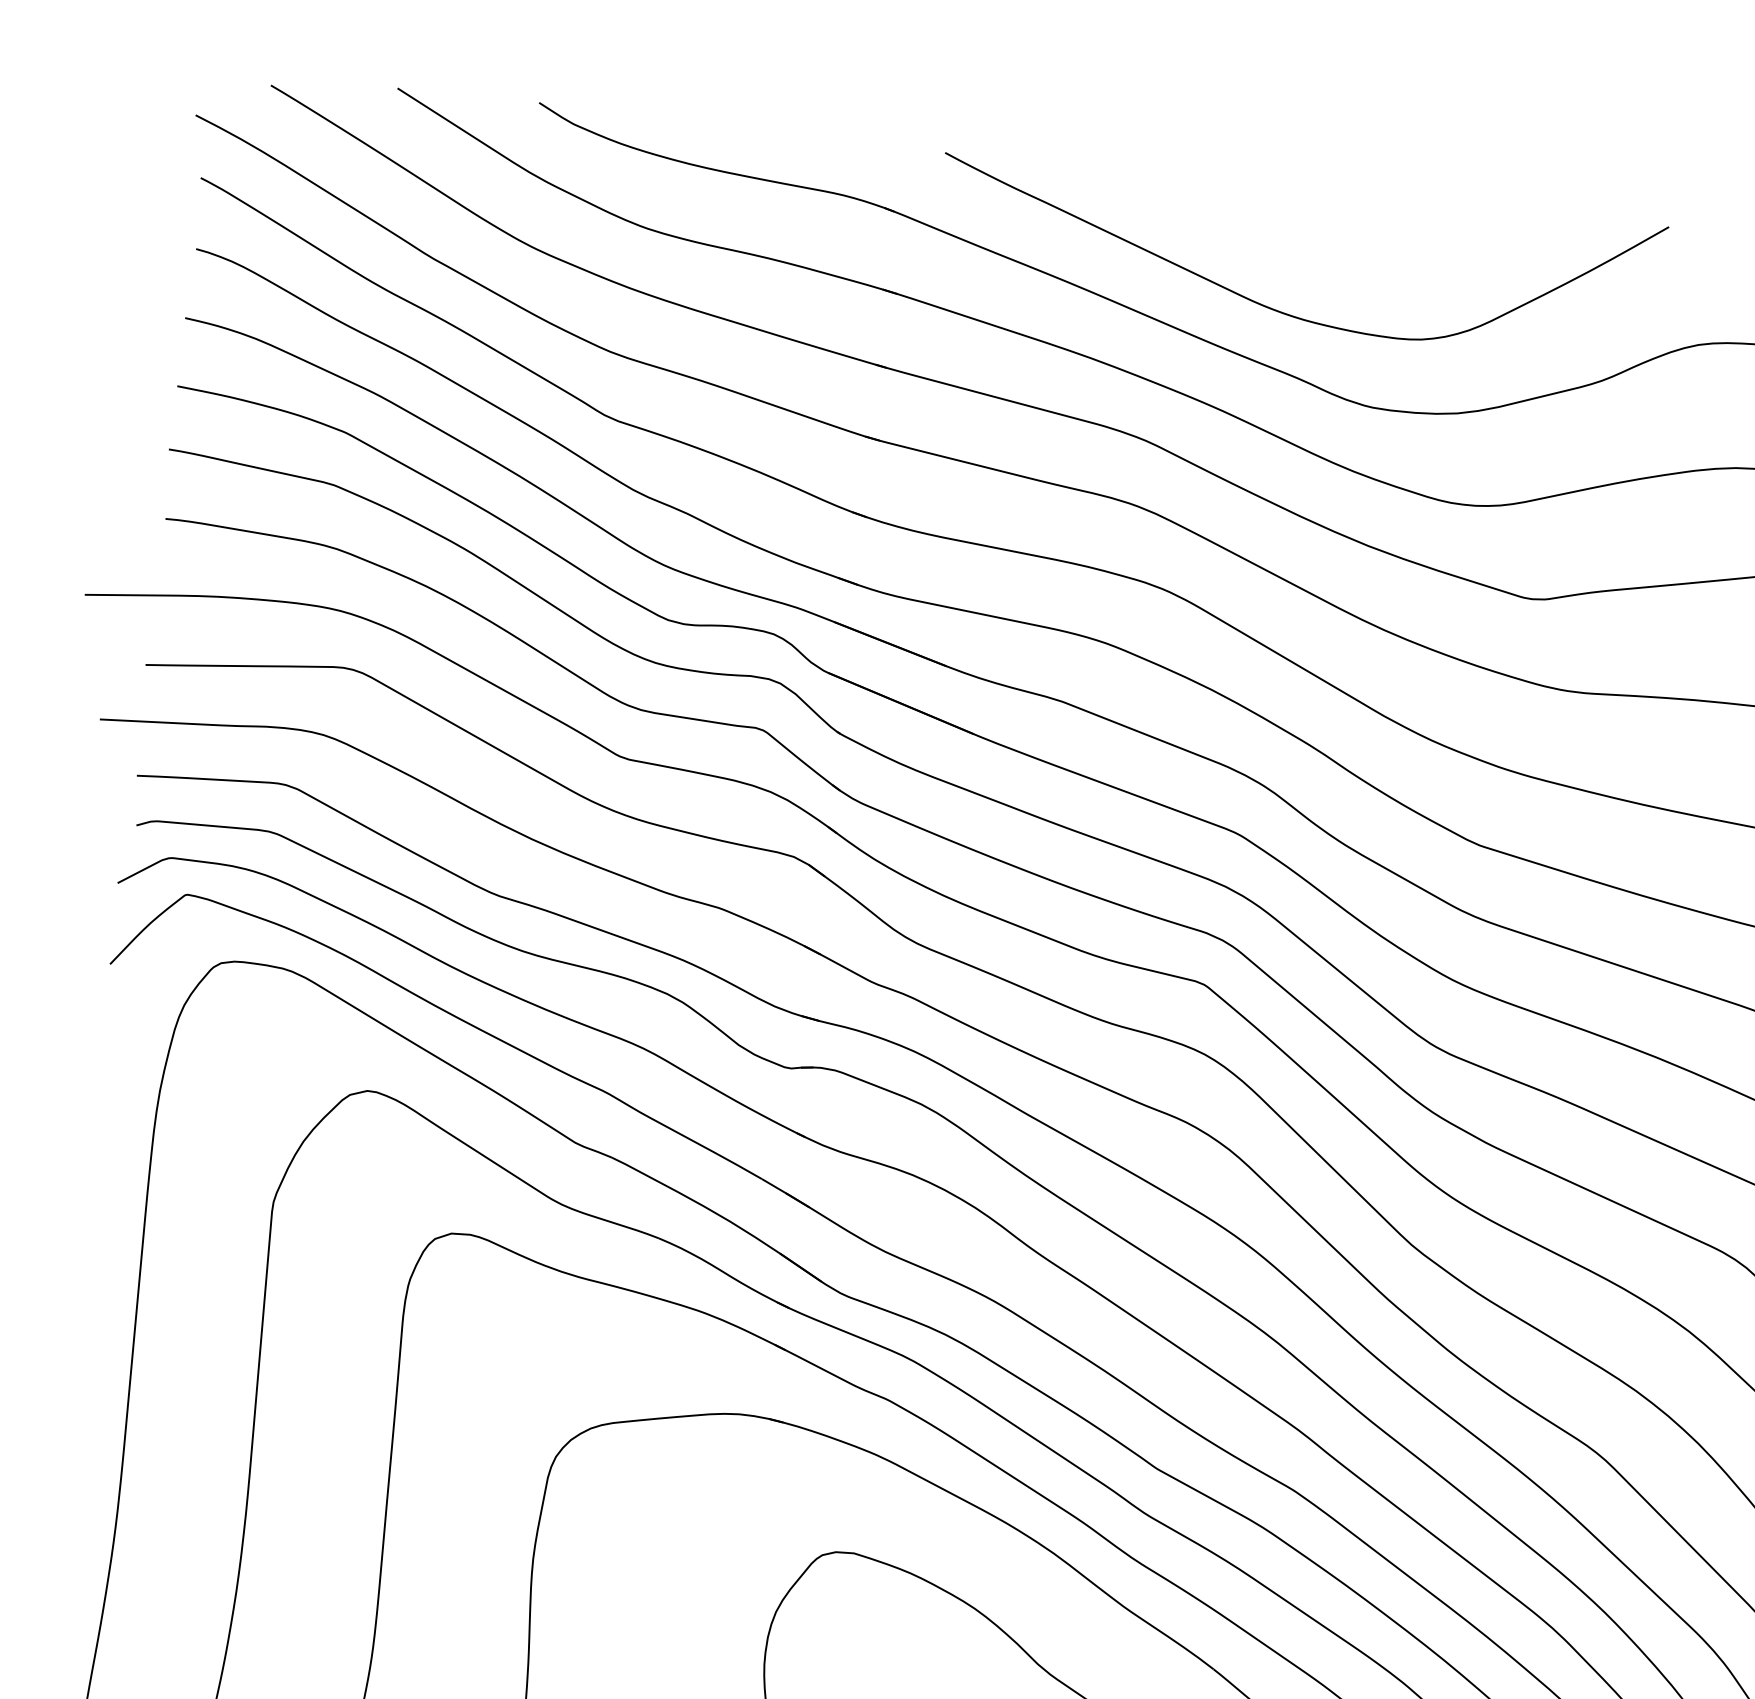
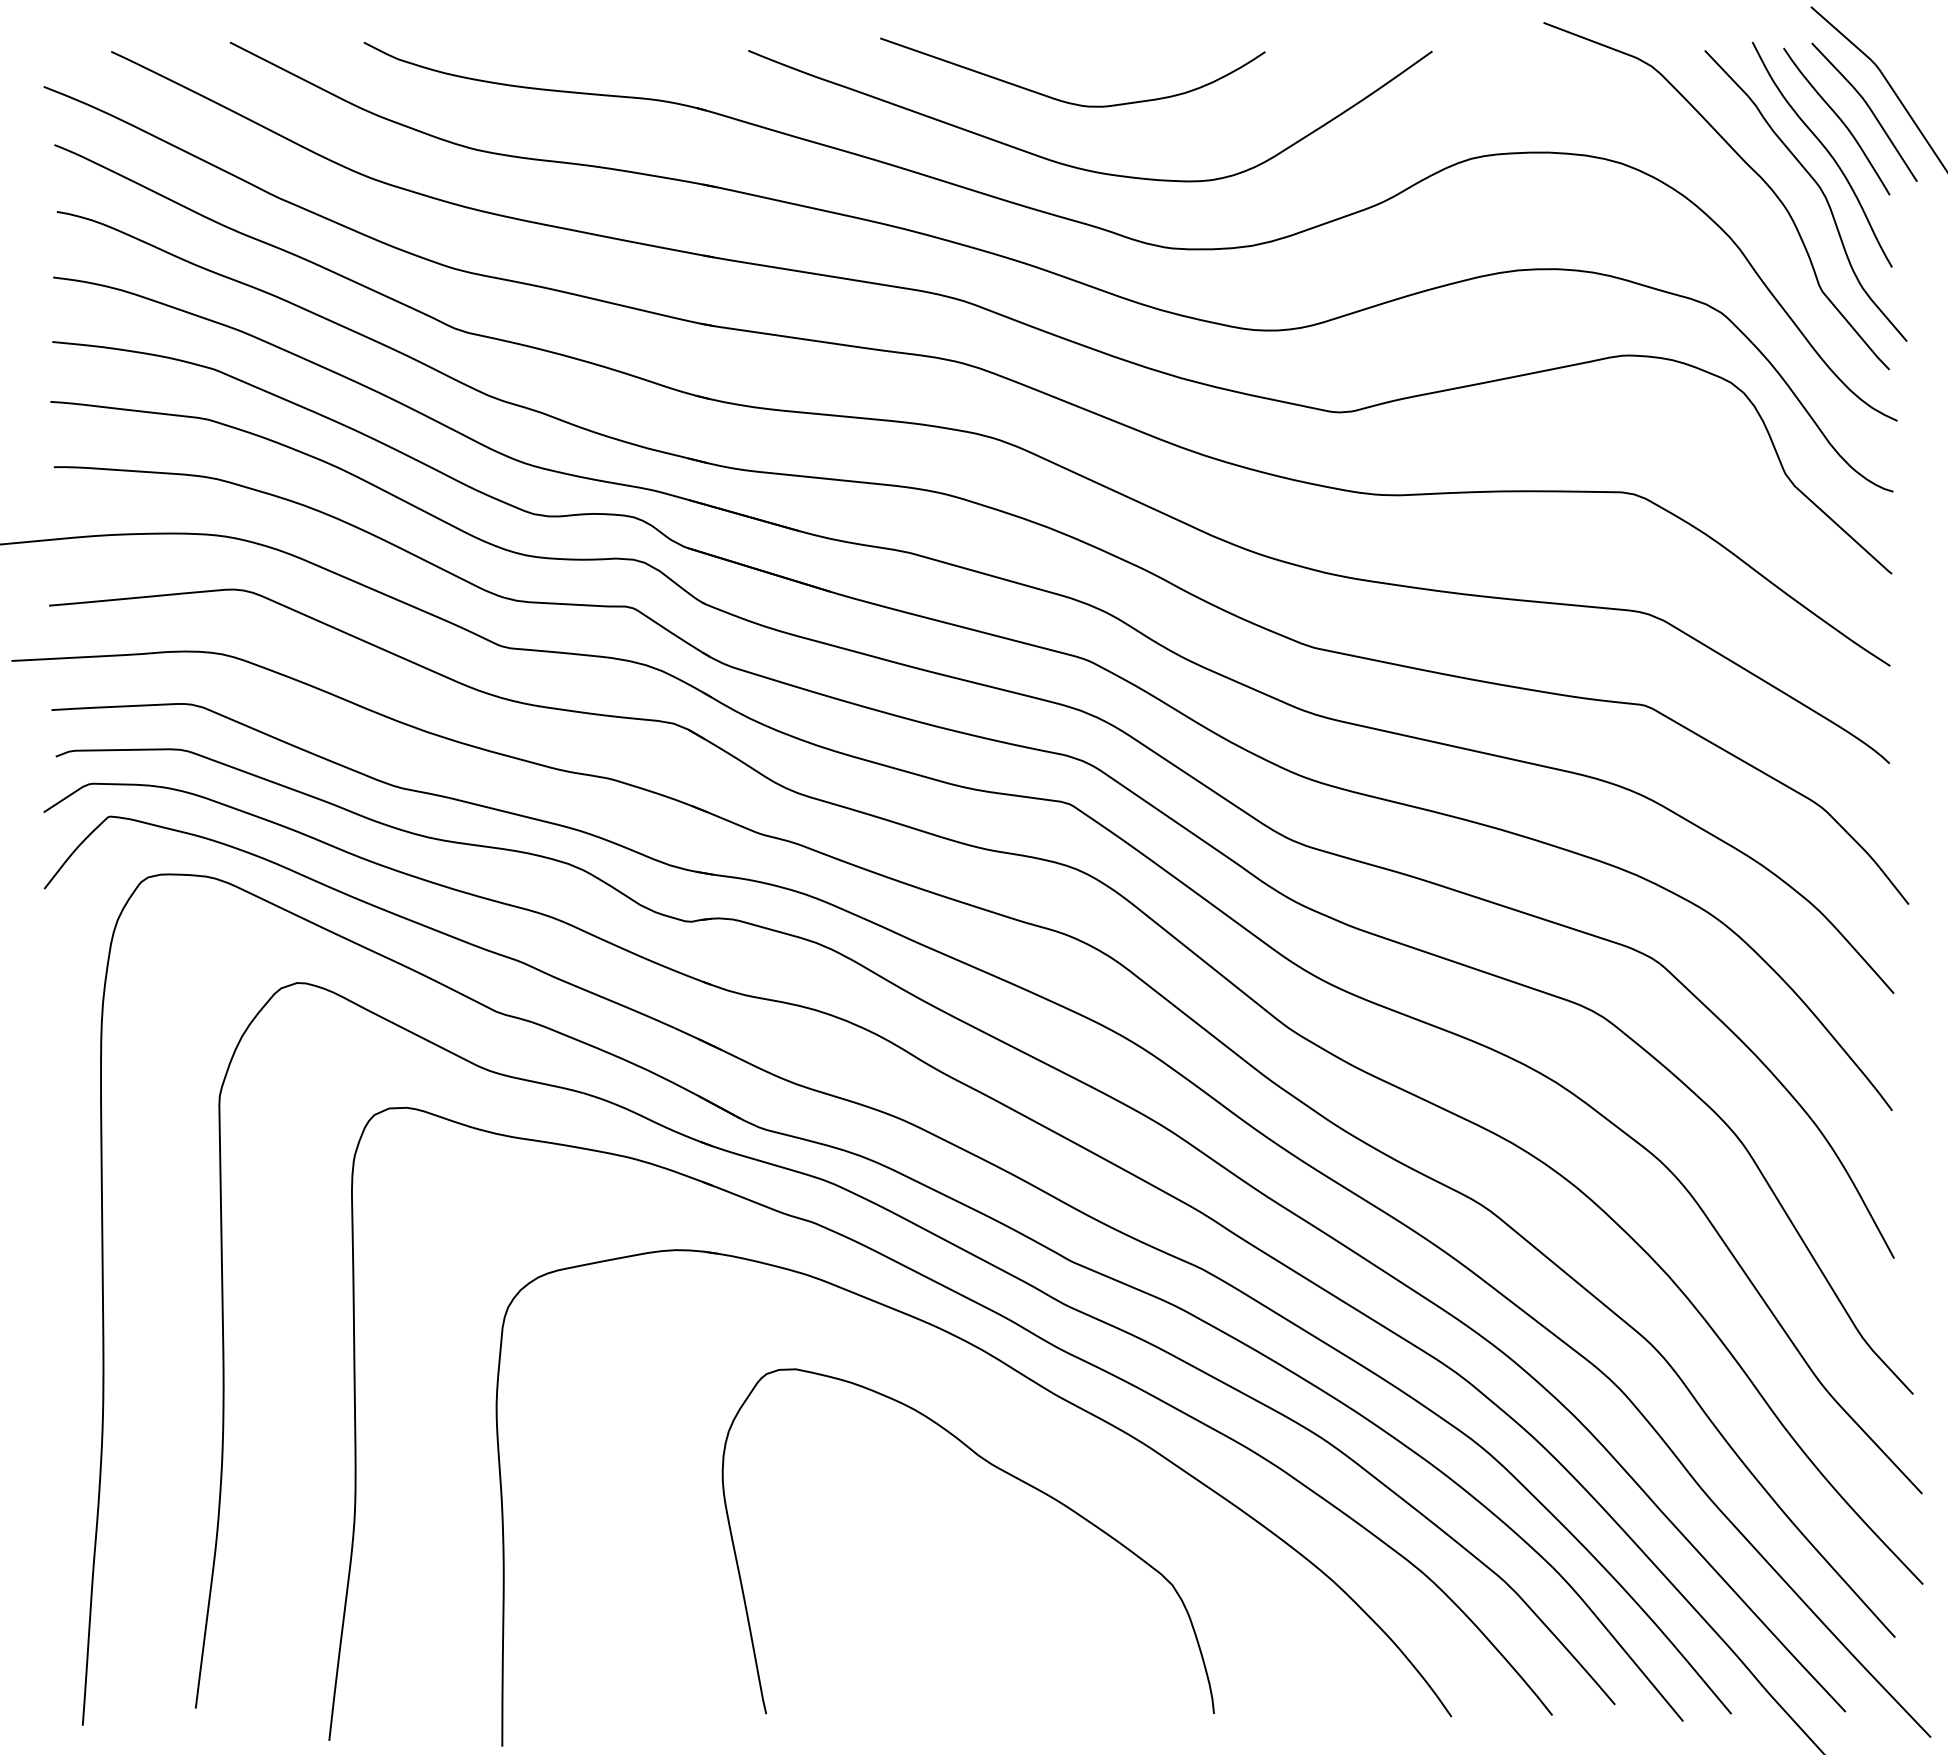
curve: (1273, 239) -> (1063, 100), added

